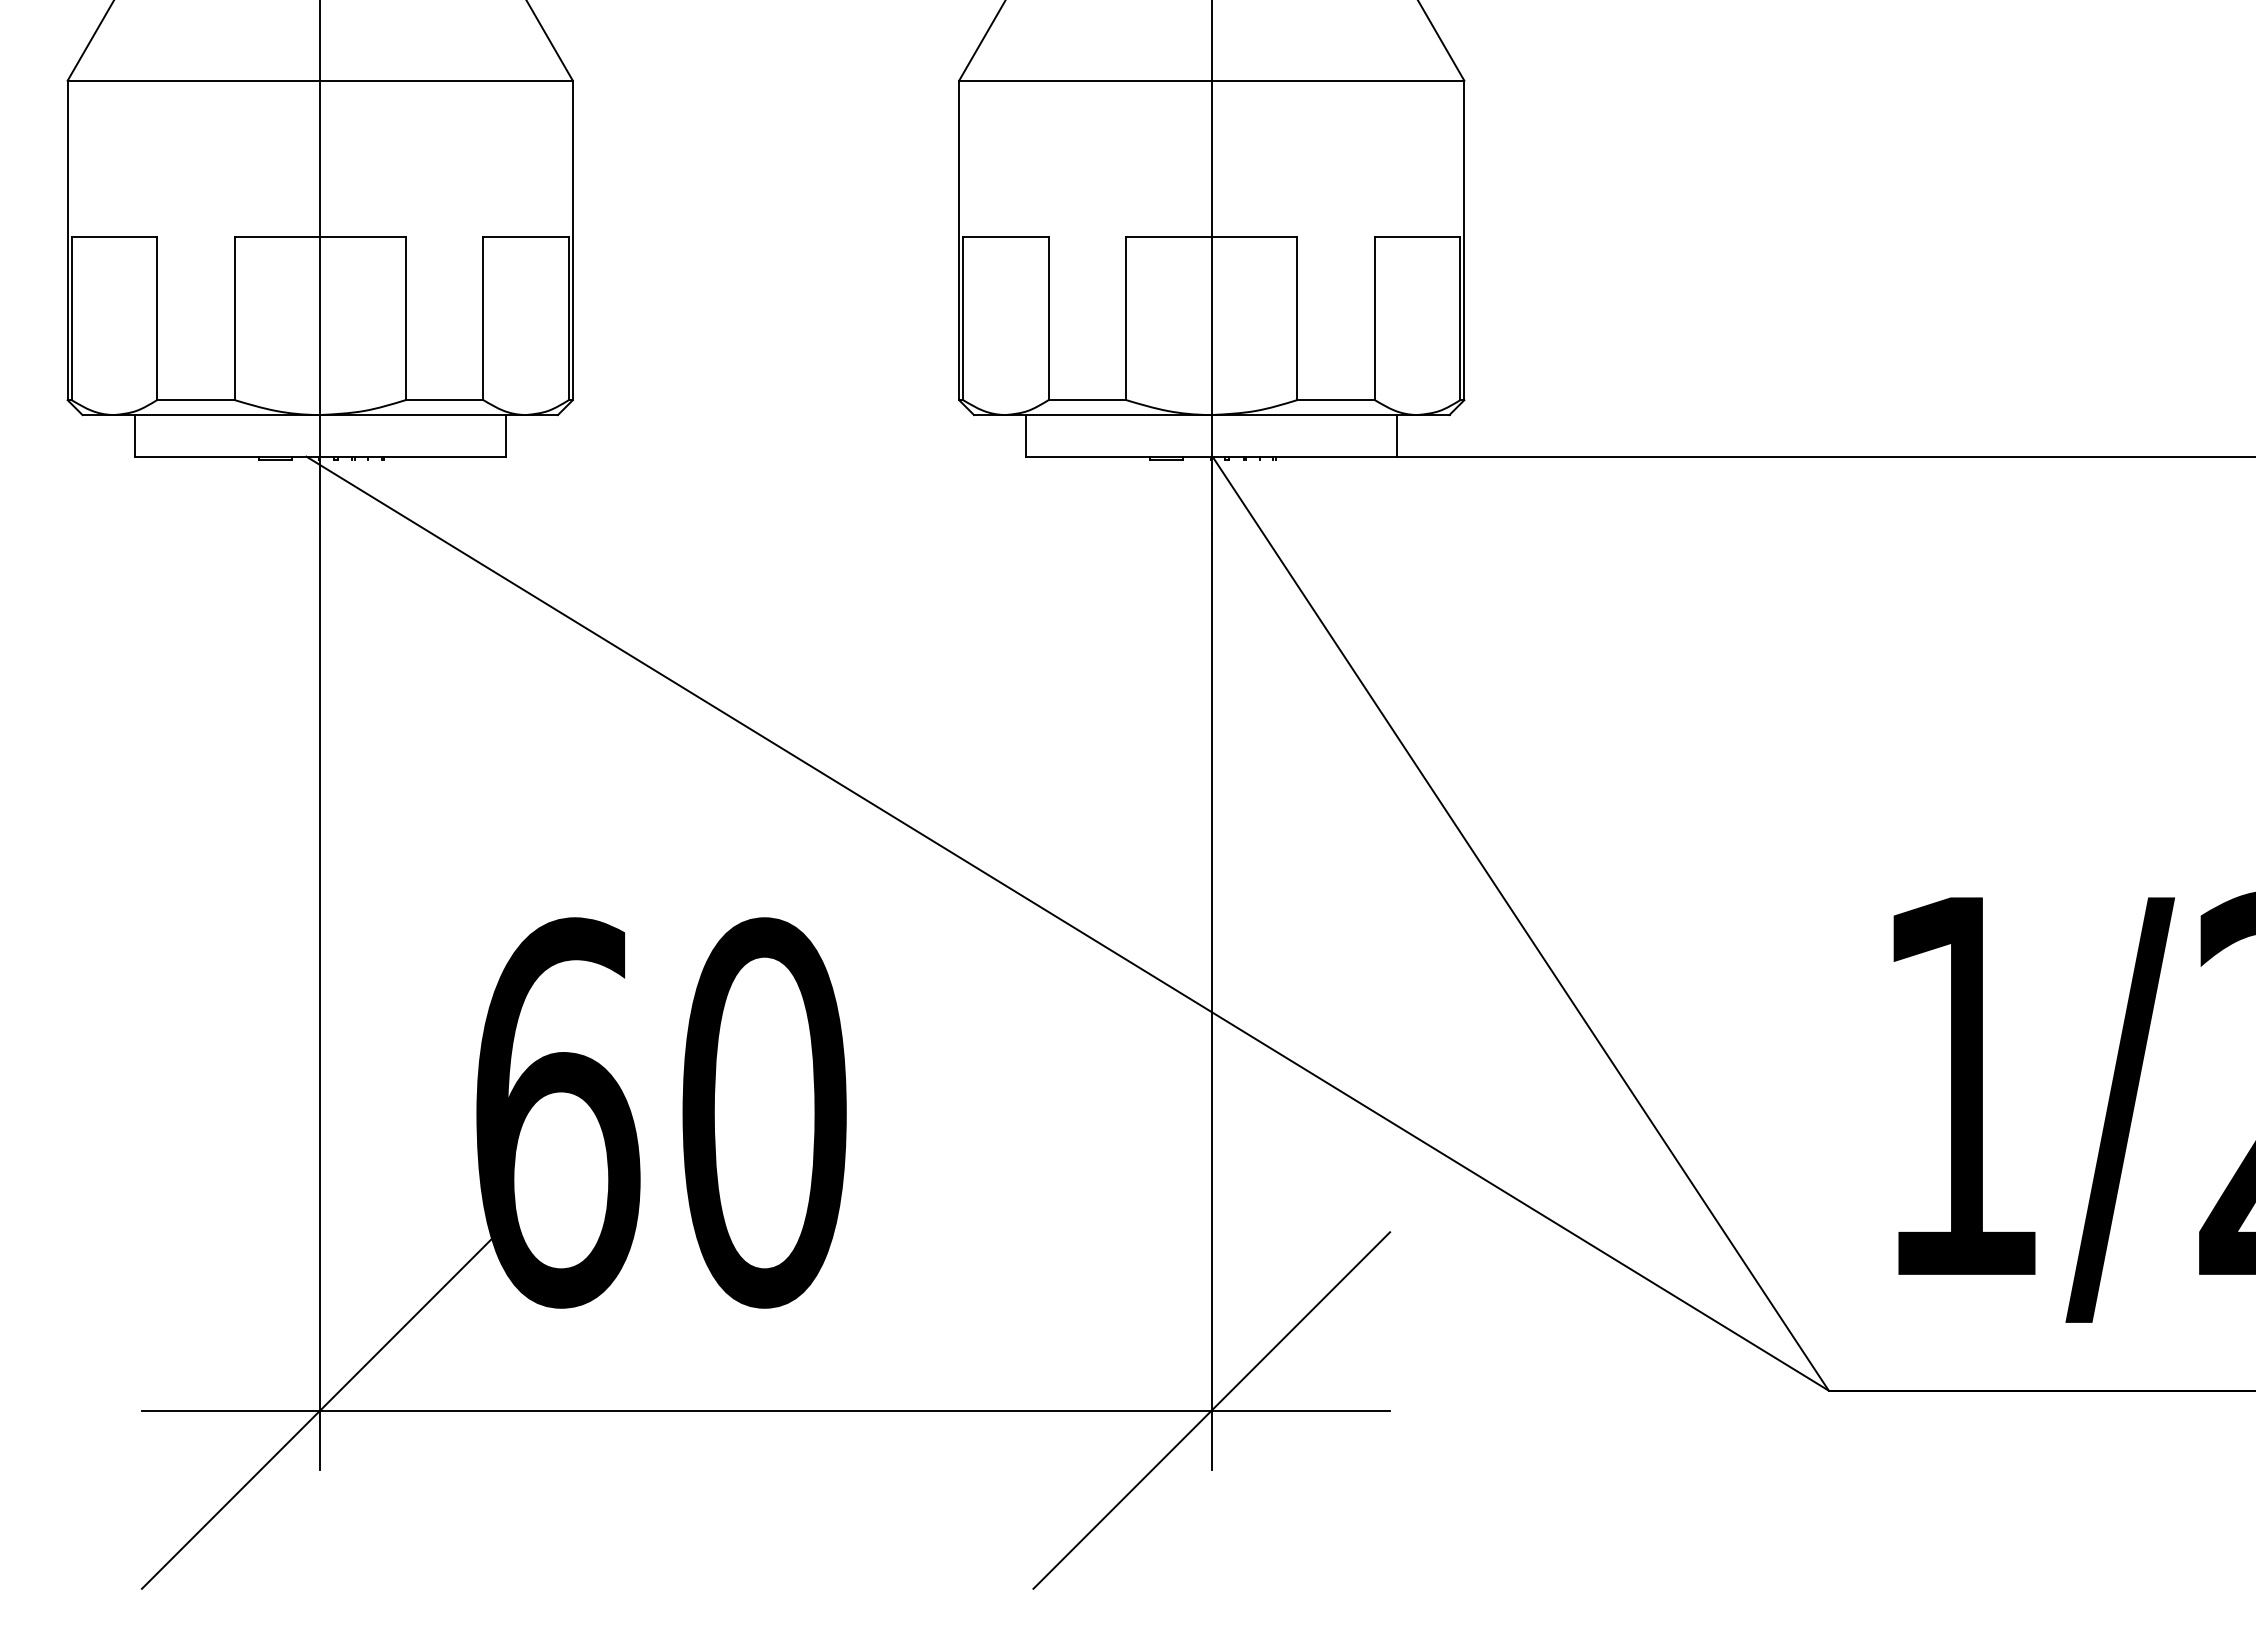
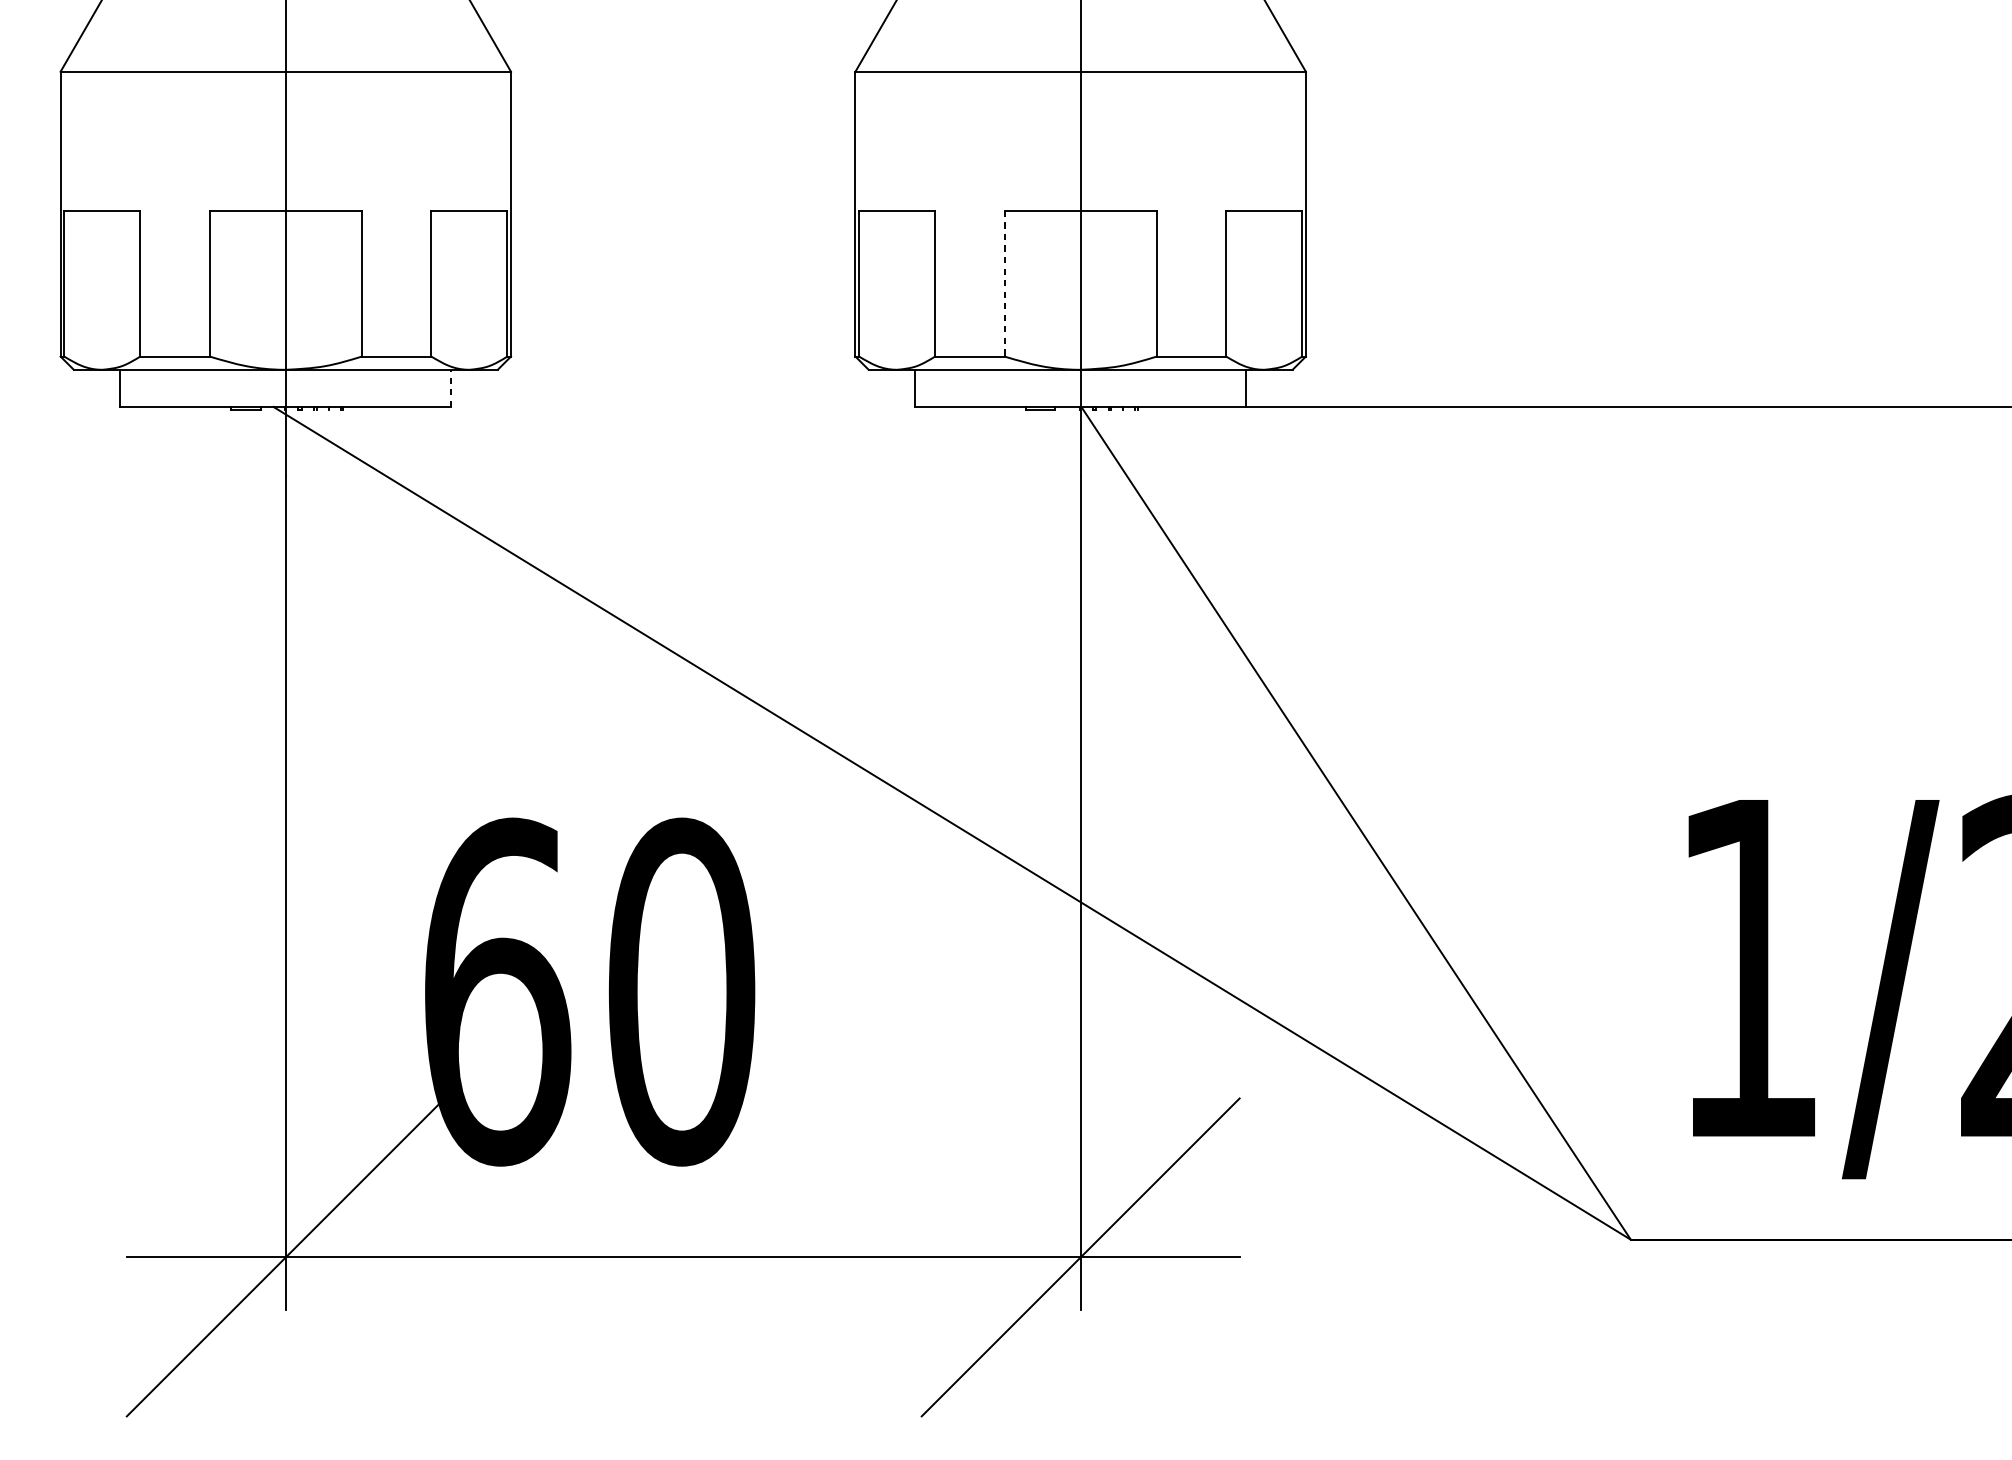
line: (1126, 318) -> (1004, 283), solid -> dashed
line: (505, 435) -> (450, 388), solid -> dashed

